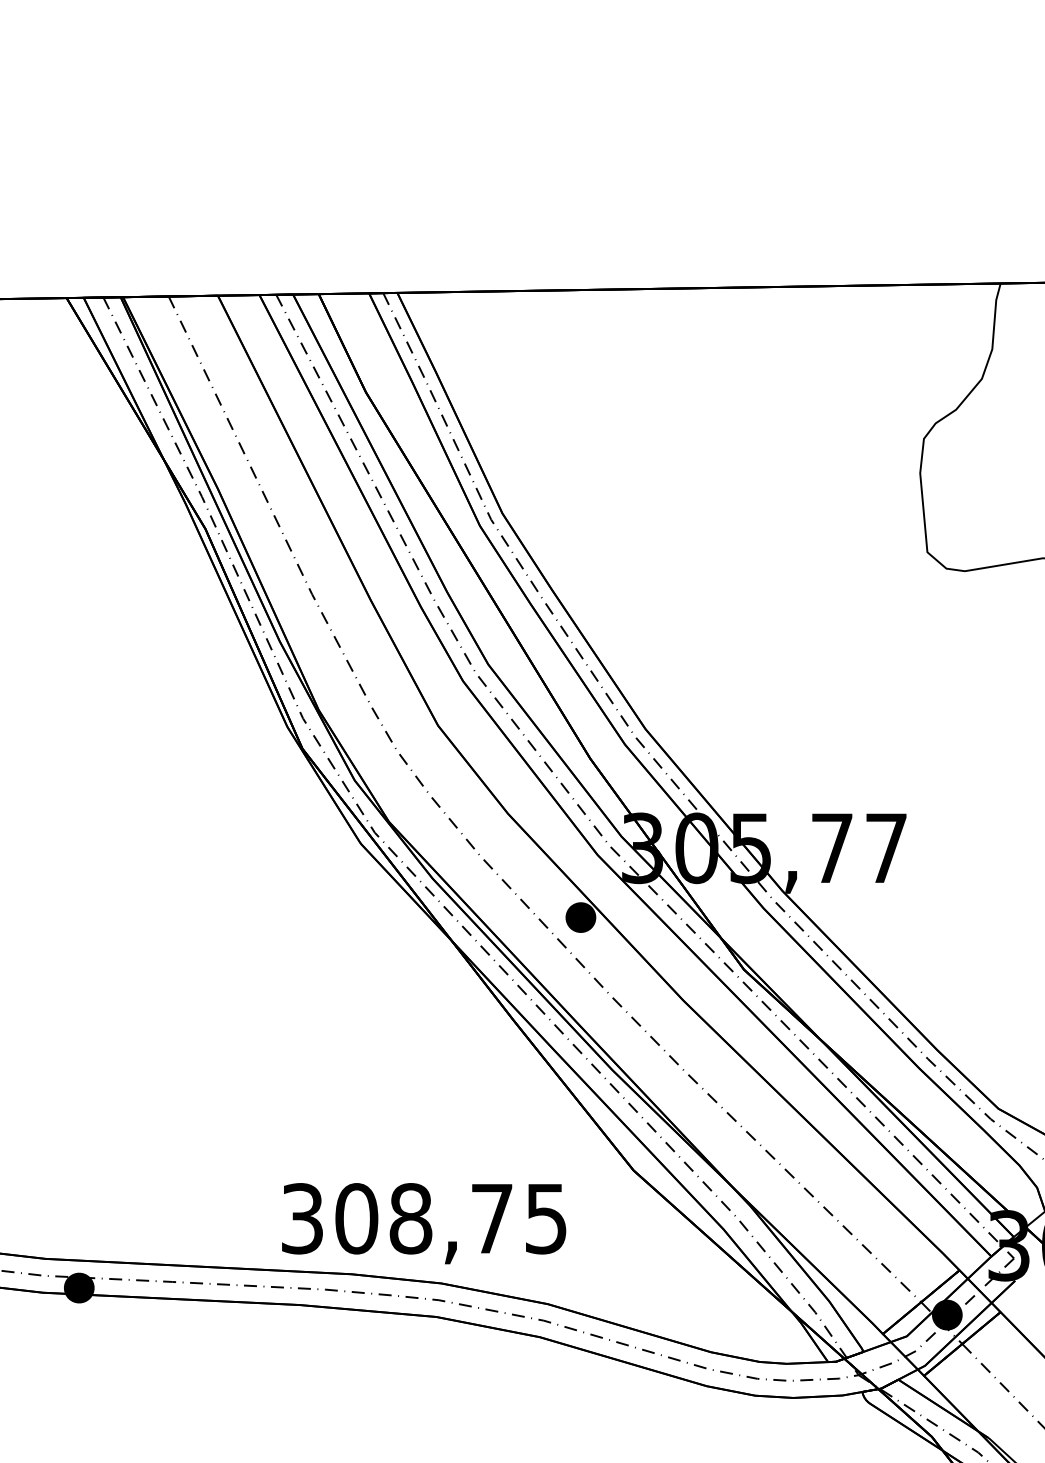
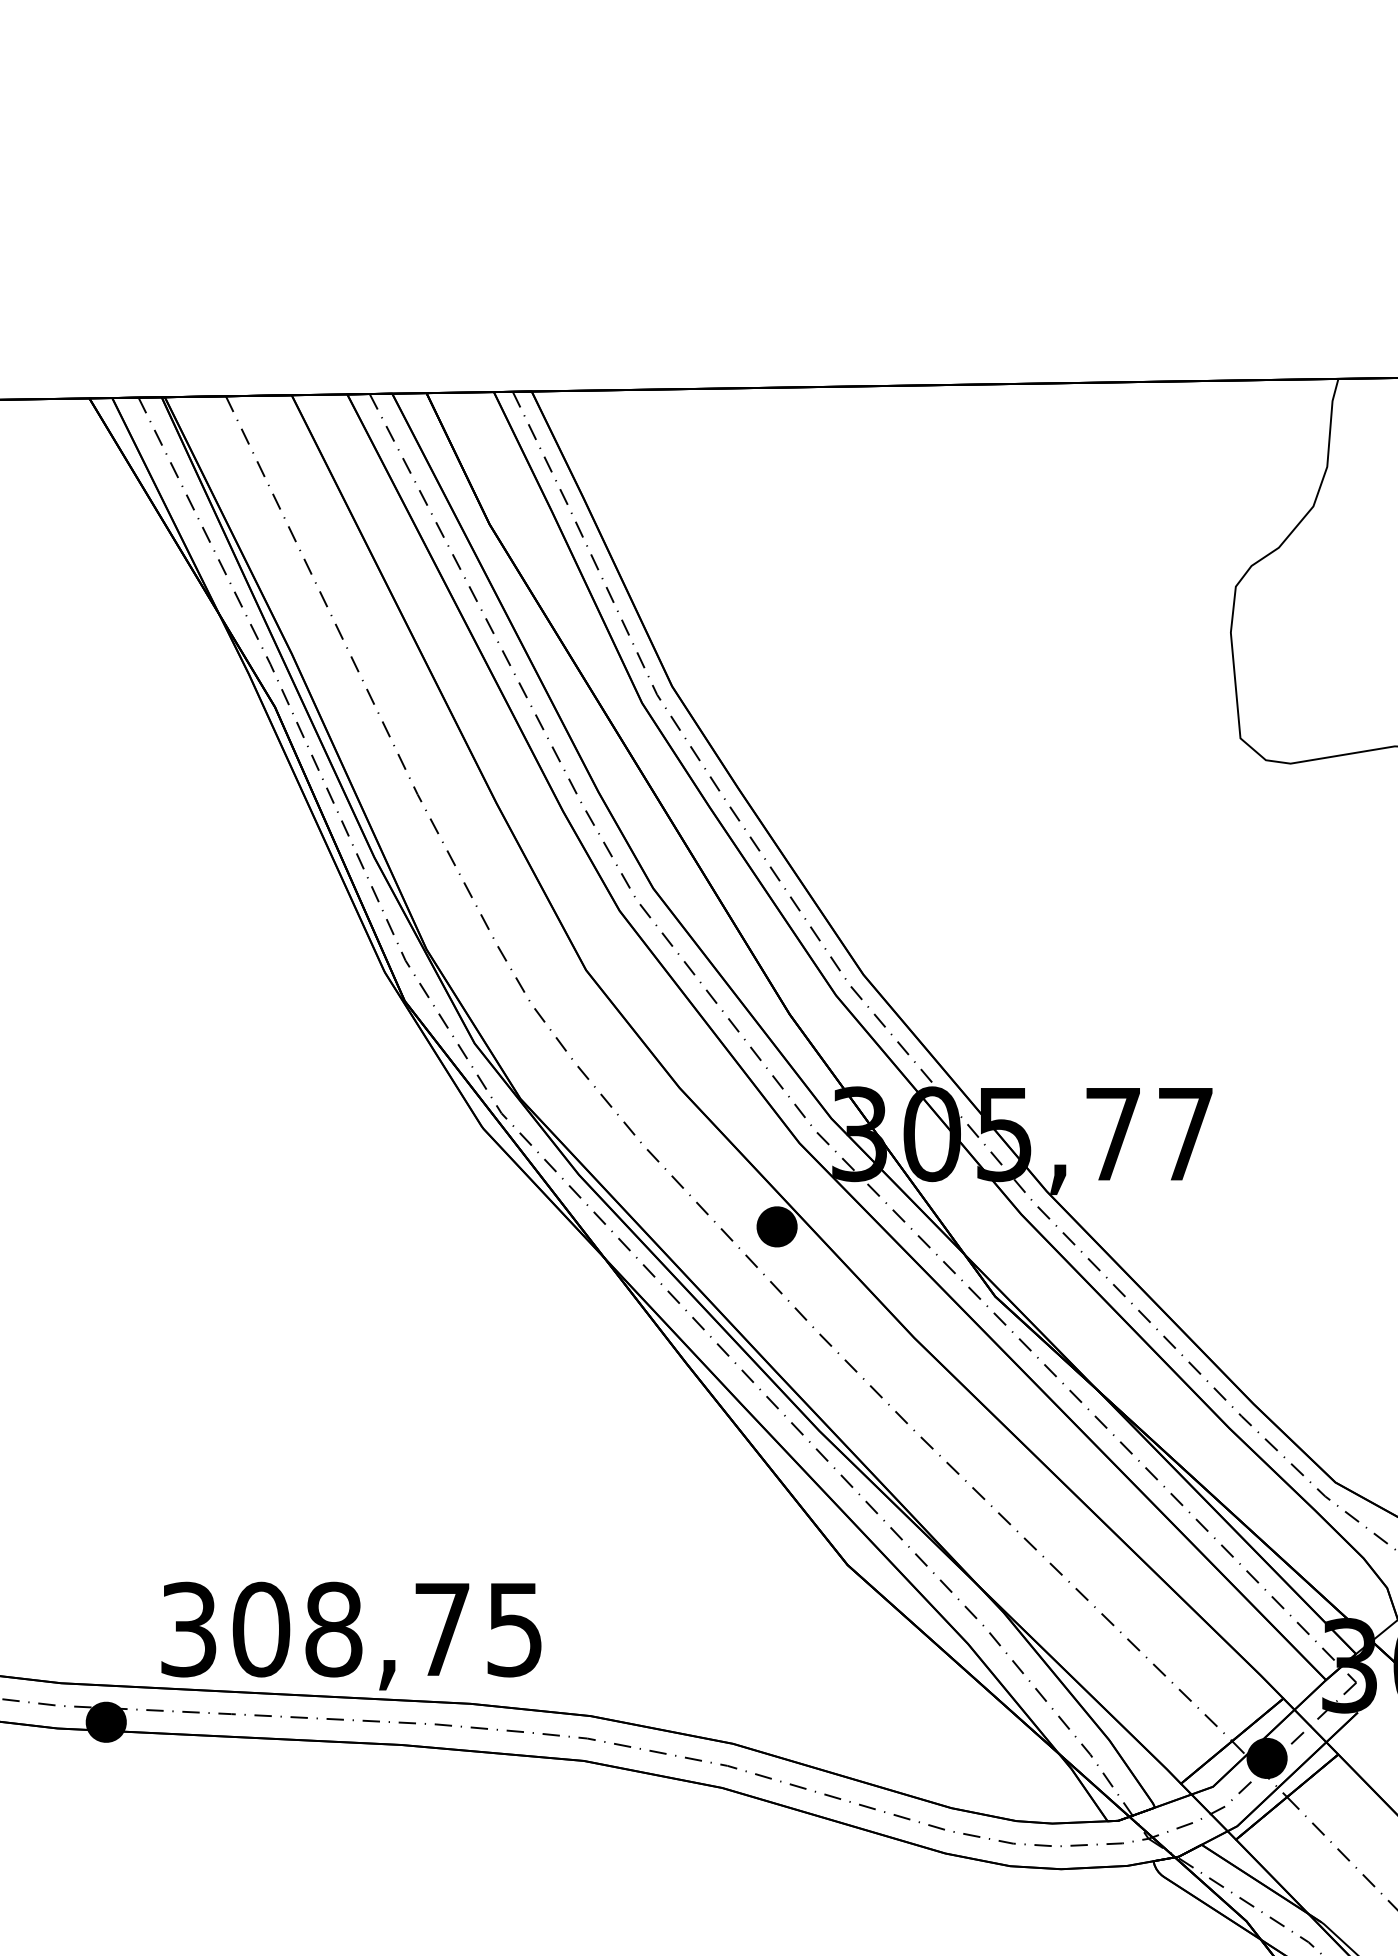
text: (424, 1223) -> (351, 1635), moved

